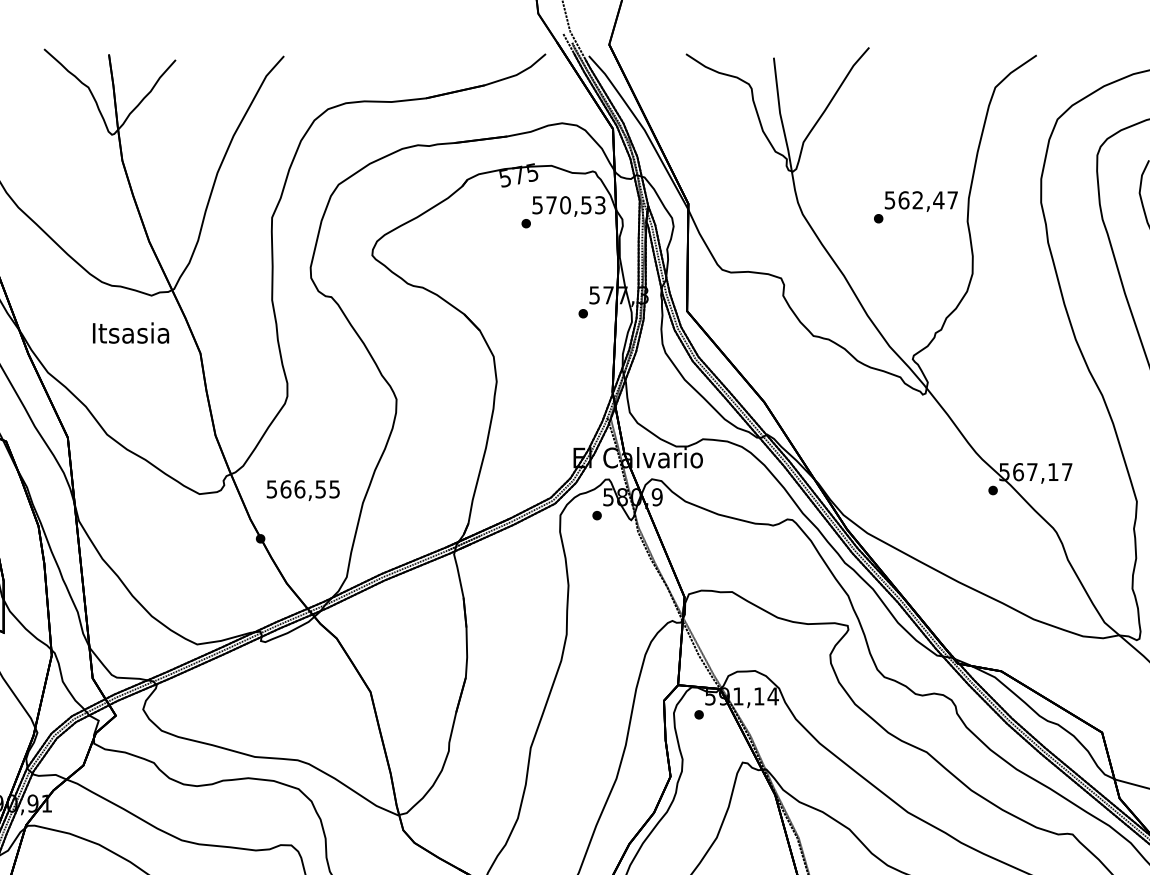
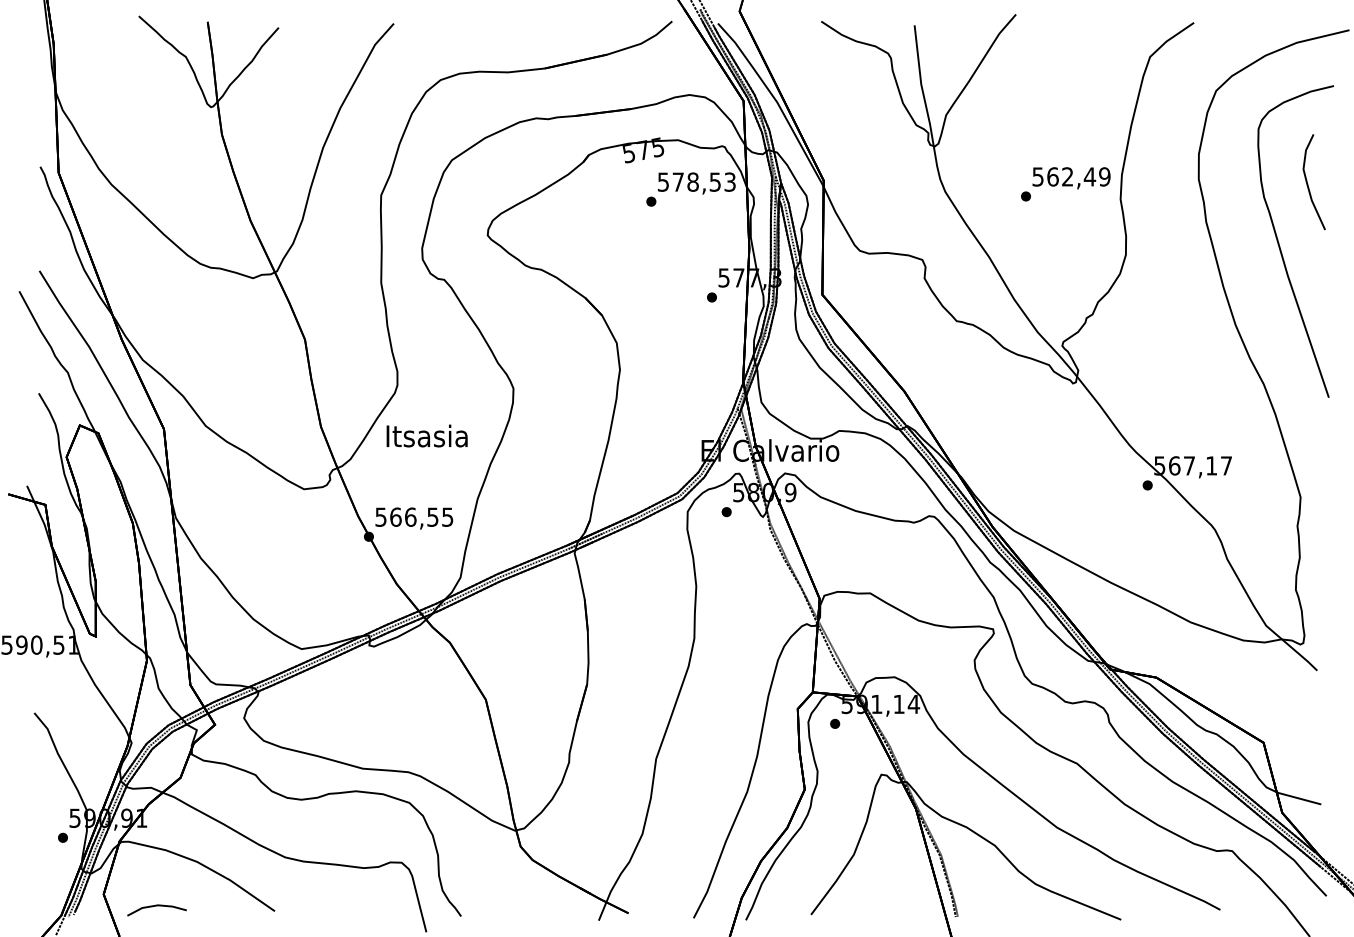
text: (952, 199) -> (1104, 176), 562,47 -> 562,49
text: (564, 204) -> (692, 181), 570,53 -> 578,53
text: (130, 332) -> (426, 435), moved
text: (303, 490) -> (414, 518), moved

